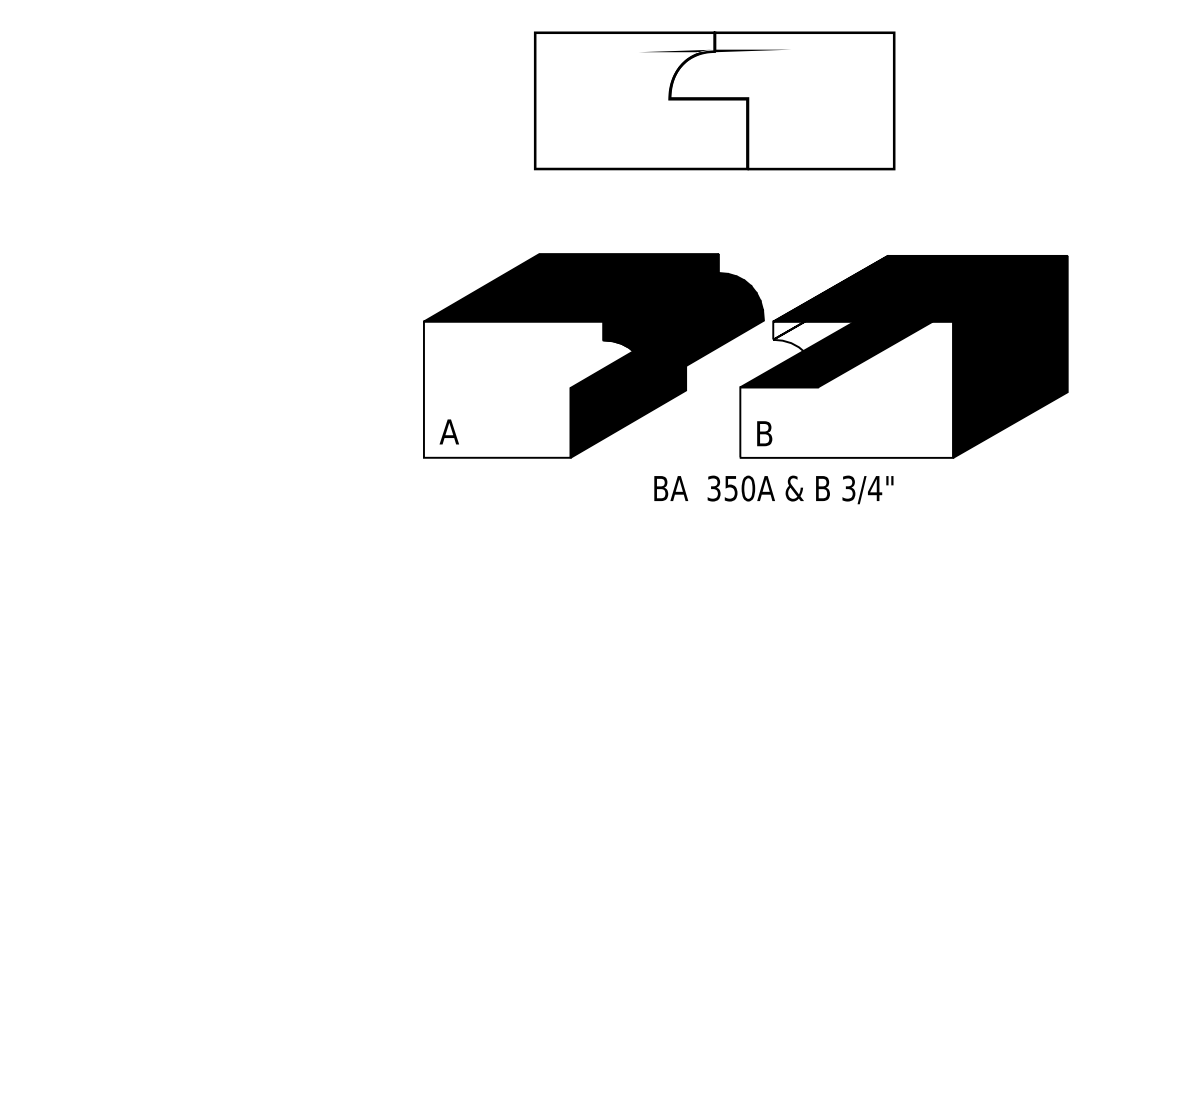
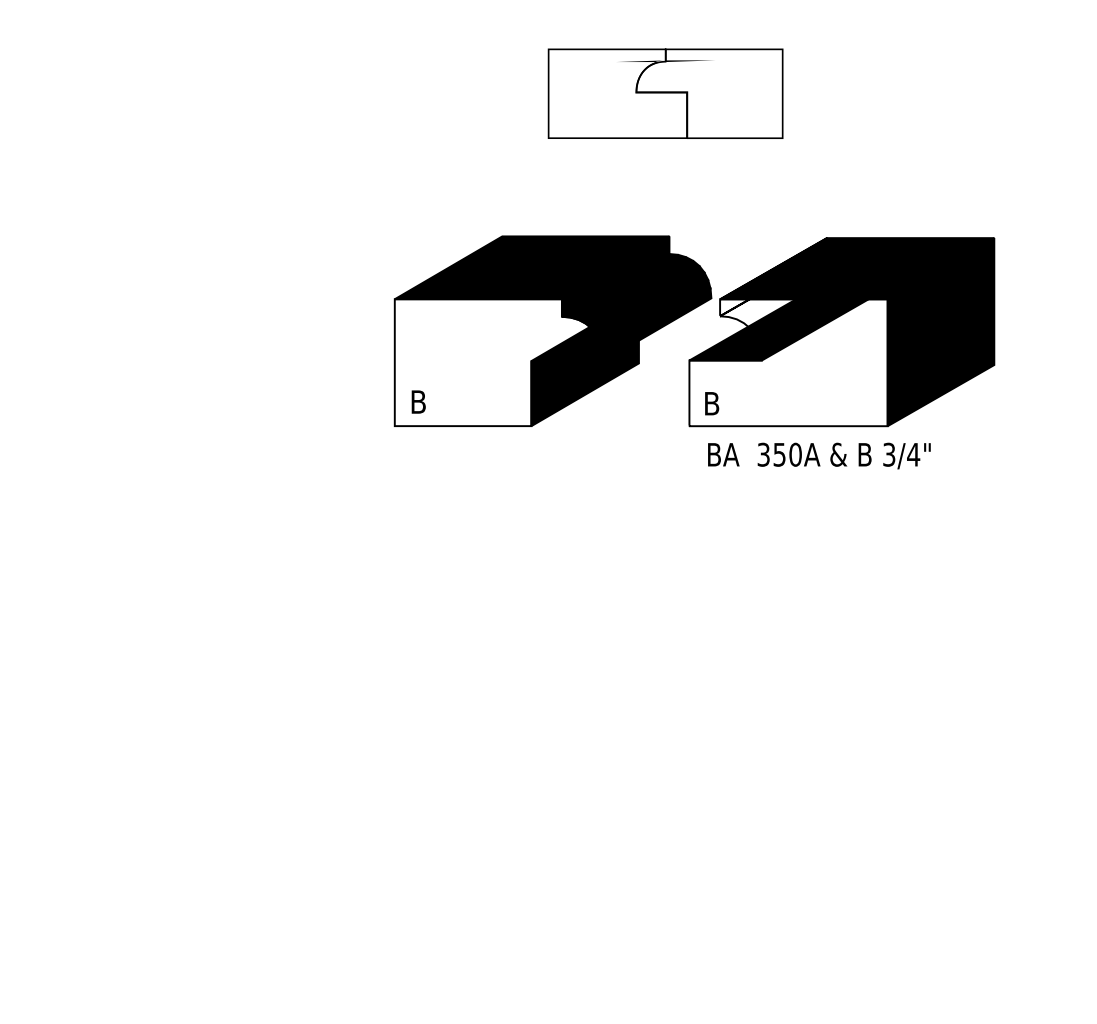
part: (714, 100) -> (665, 93), size x0.7
text: (448, 431) -> (417, 401), A -> B
text: (773, 489) -> (819, 455), moved

